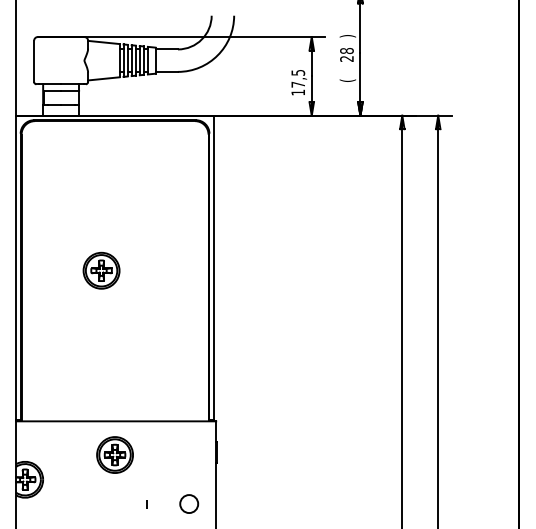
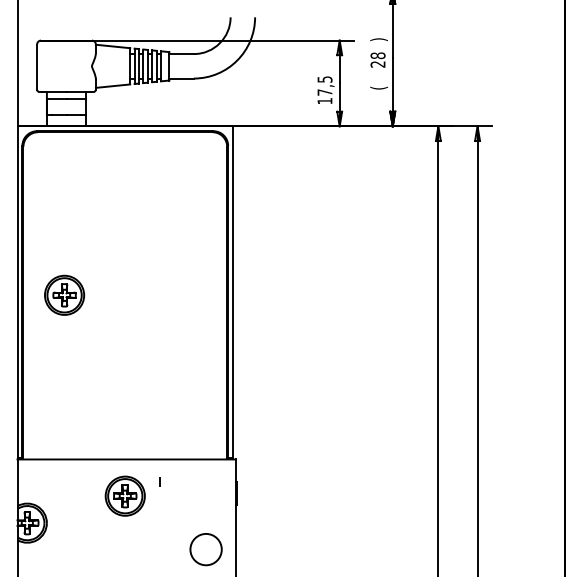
part: (101, 270) -> (64, 294), moved
line: (146, 503) -> (159, 481), moved
circle: (188, 503) -> (205, 549), size x1.6

